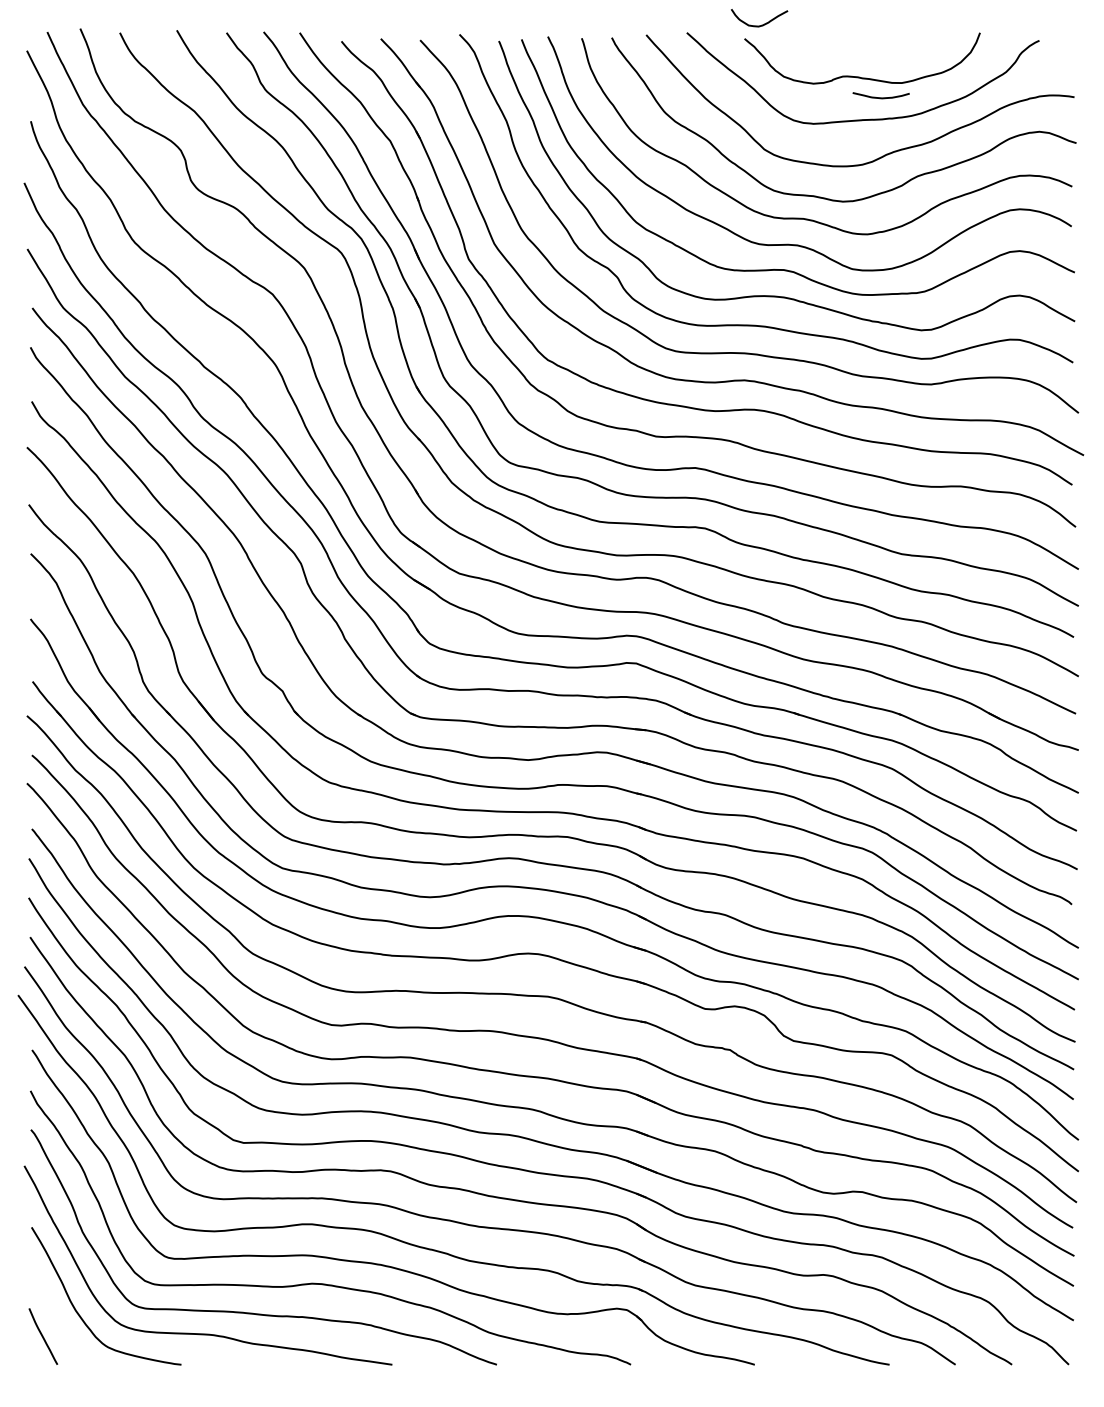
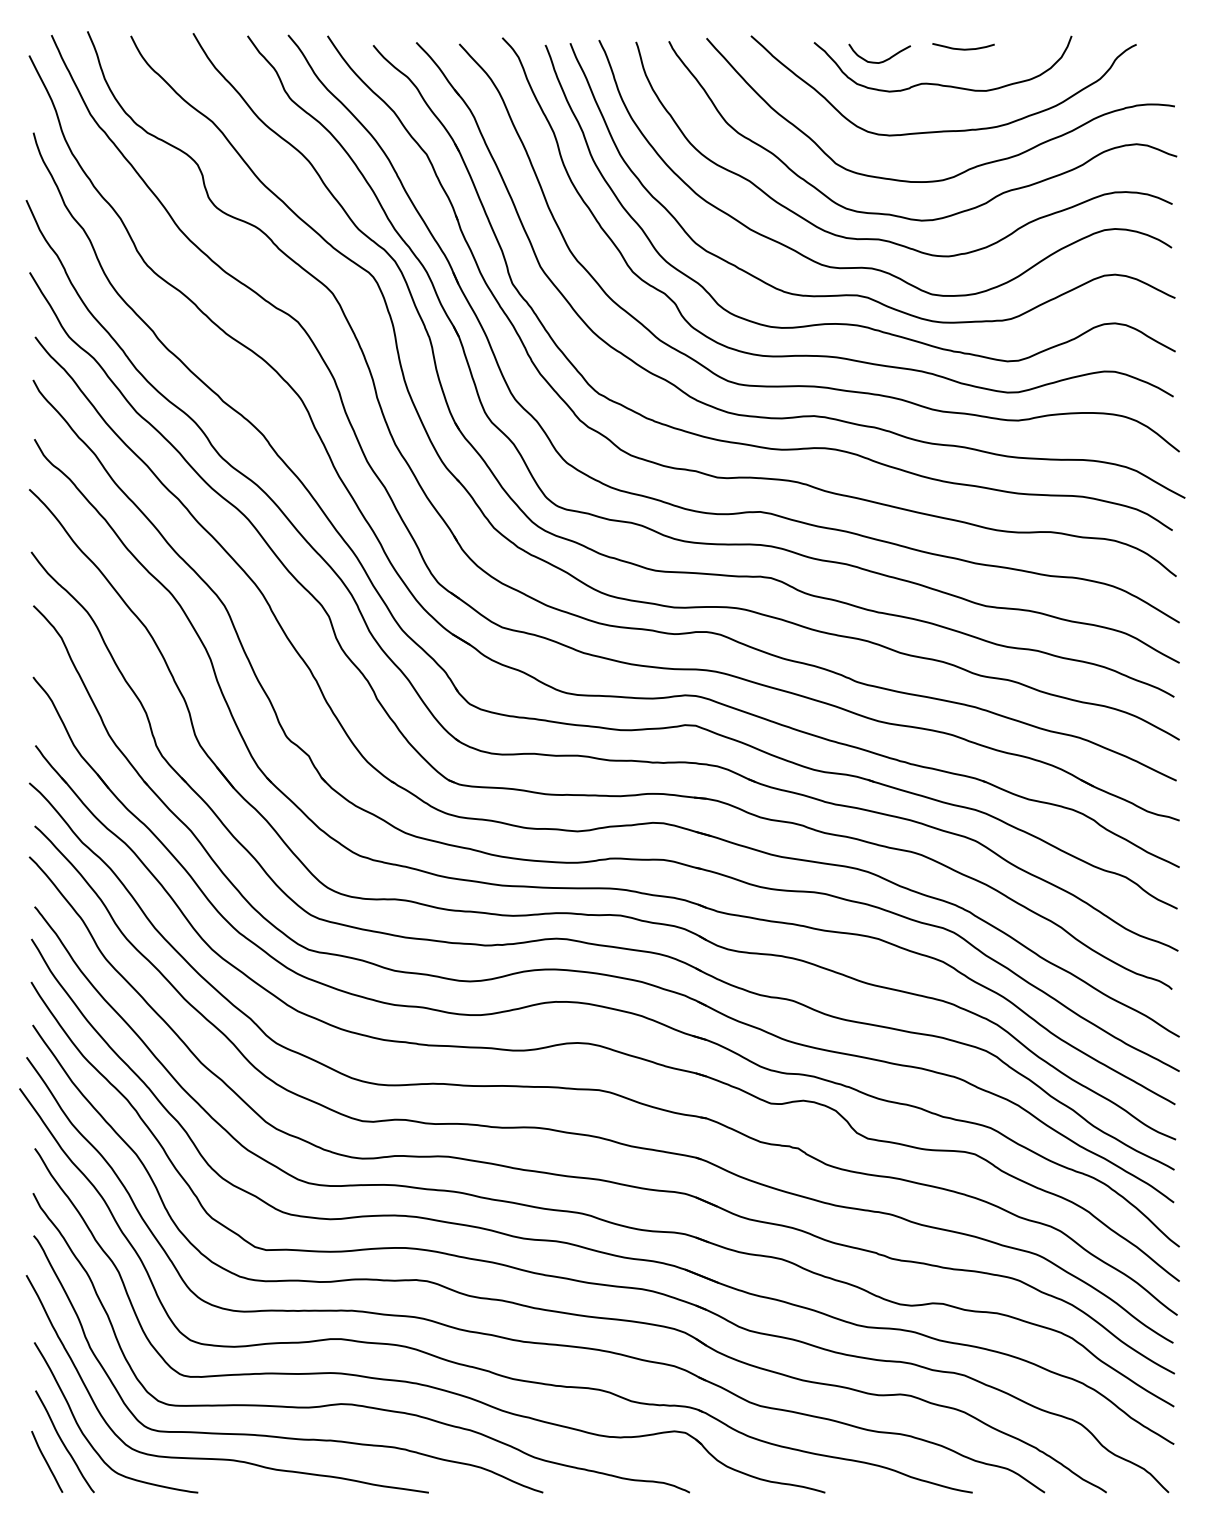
curve: (761, 24) -> (881, 60), moved
curve: (880, 97) -> (962, 48), moved
curve: (58, 1318) -> (63, 1442), added

